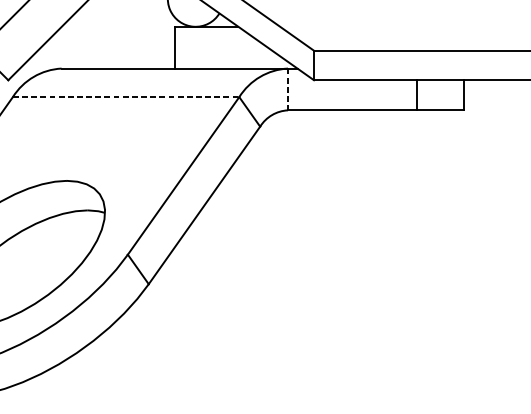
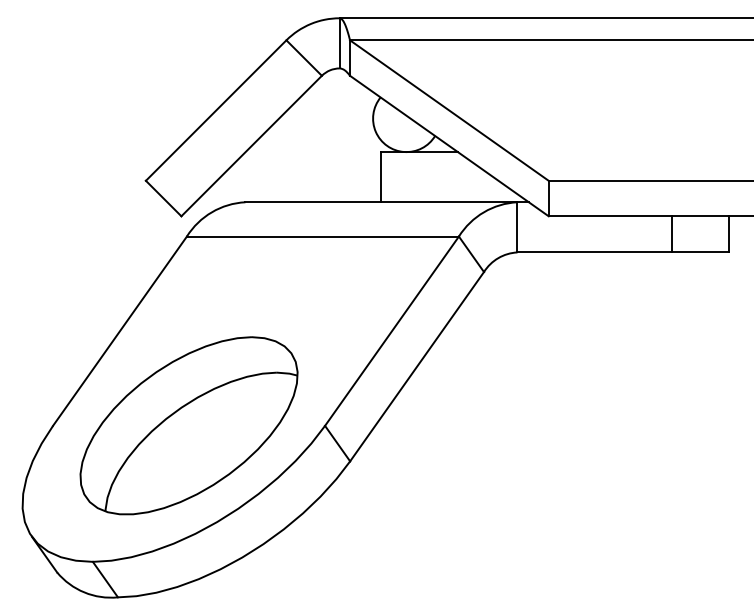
line: (288, 89) -> (517, 227), dashed -> solid
line: (126, 97) -> (323, 236), dashed -> solid

